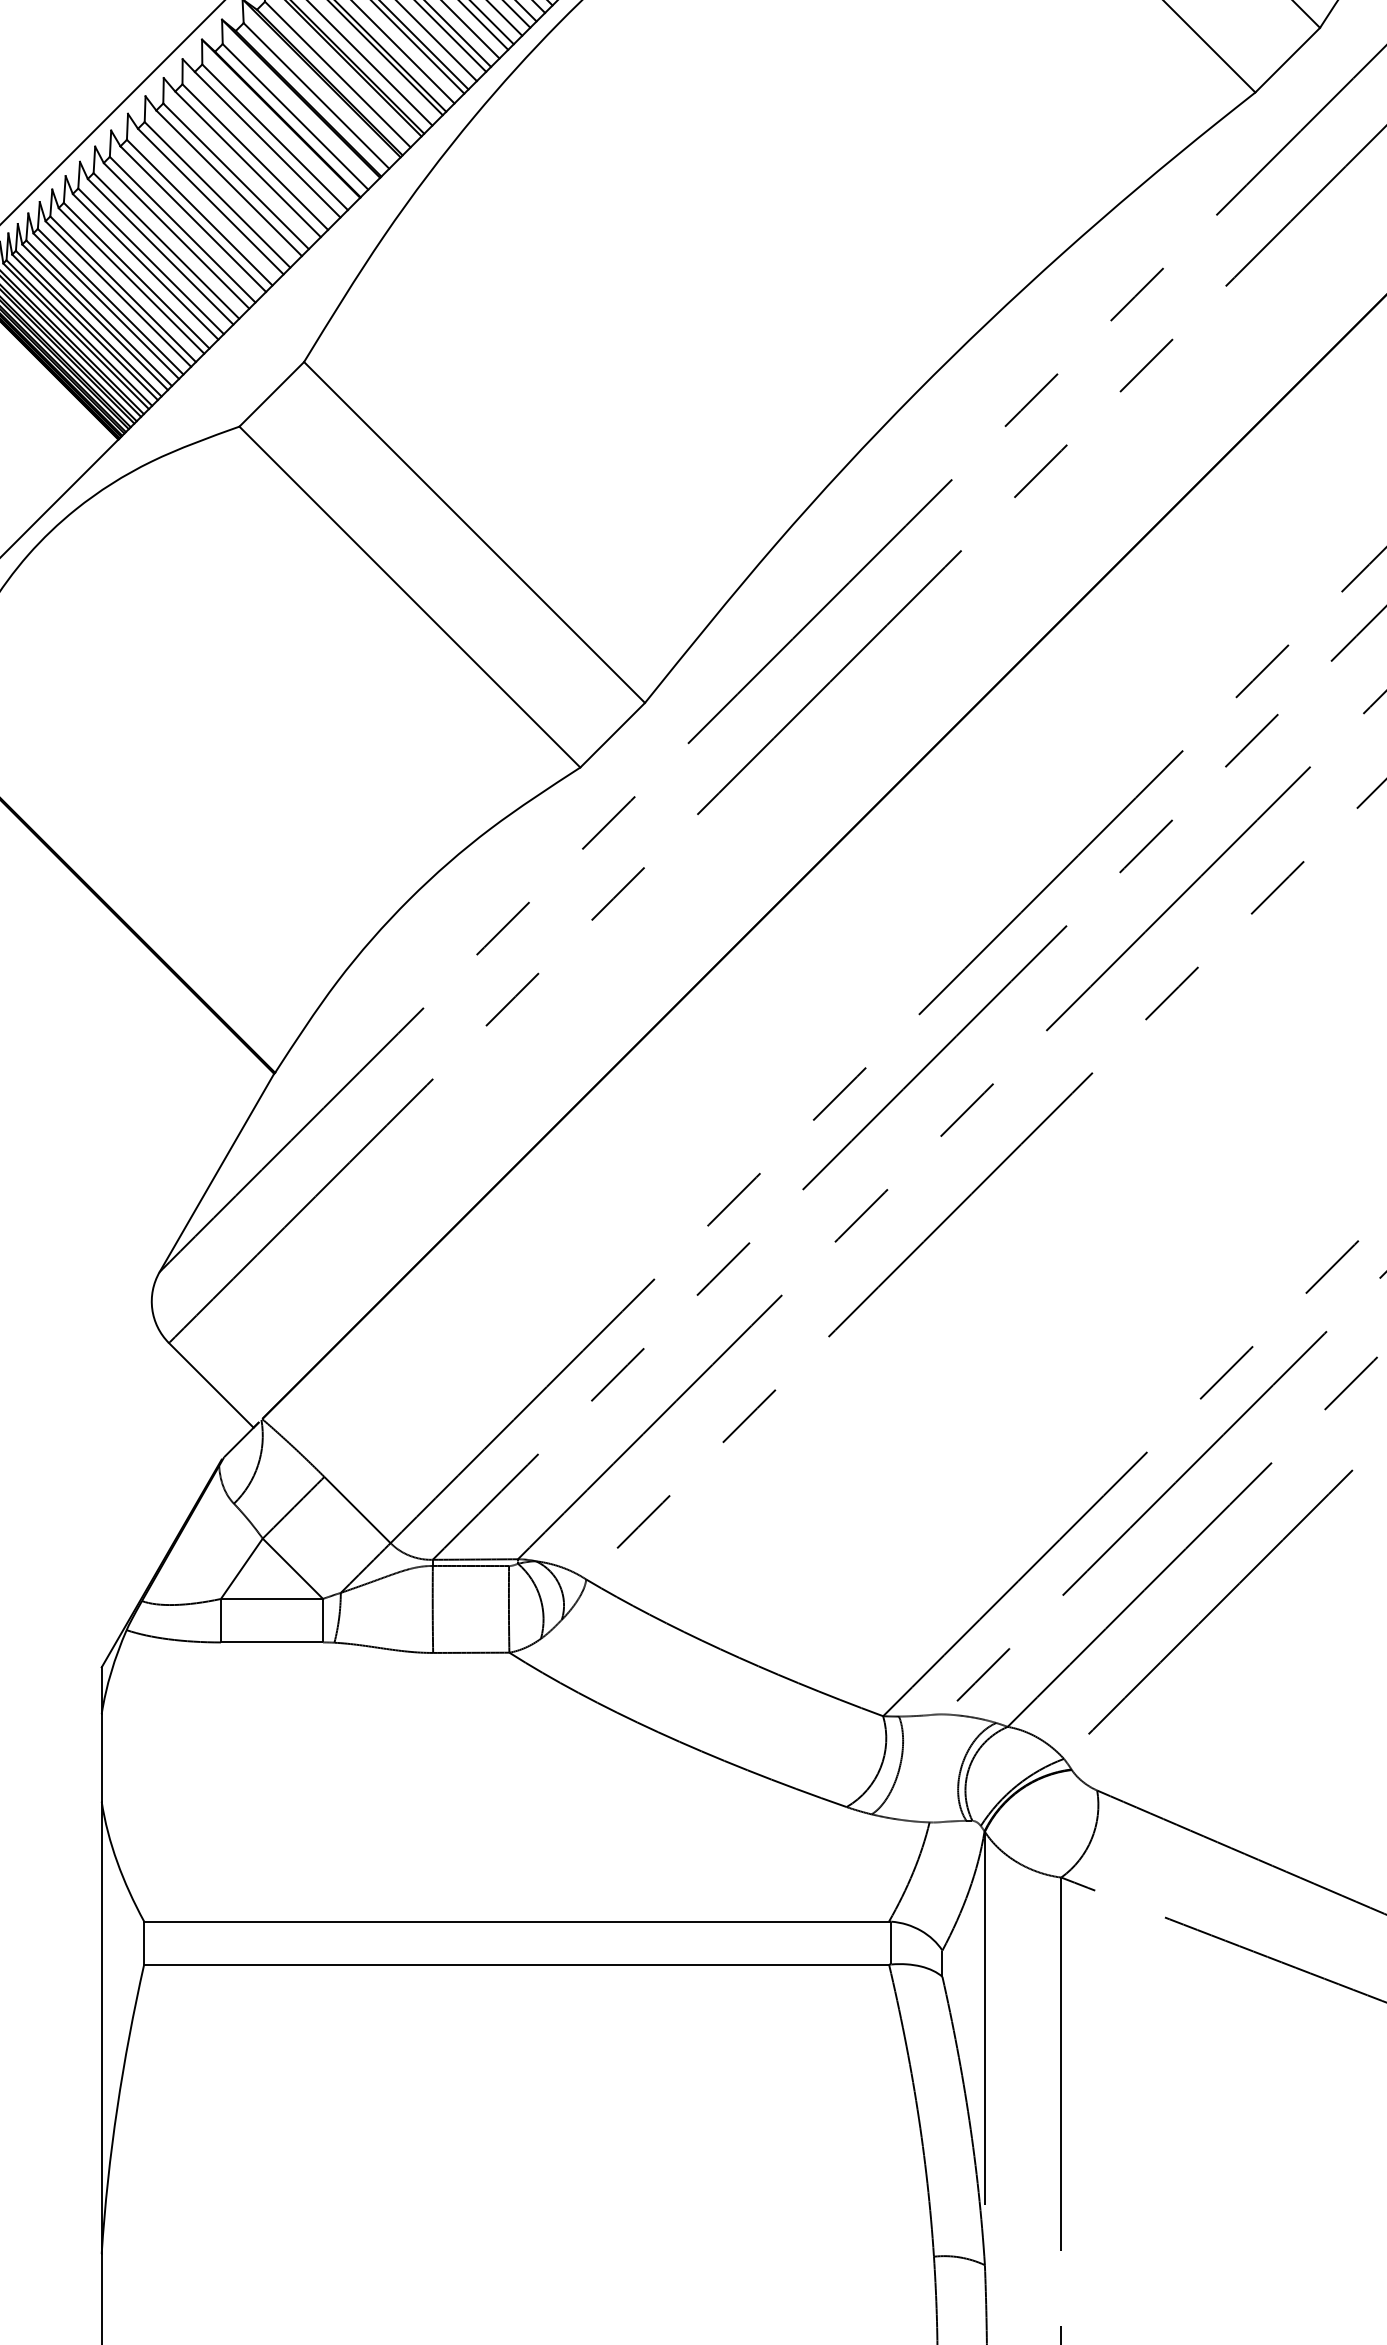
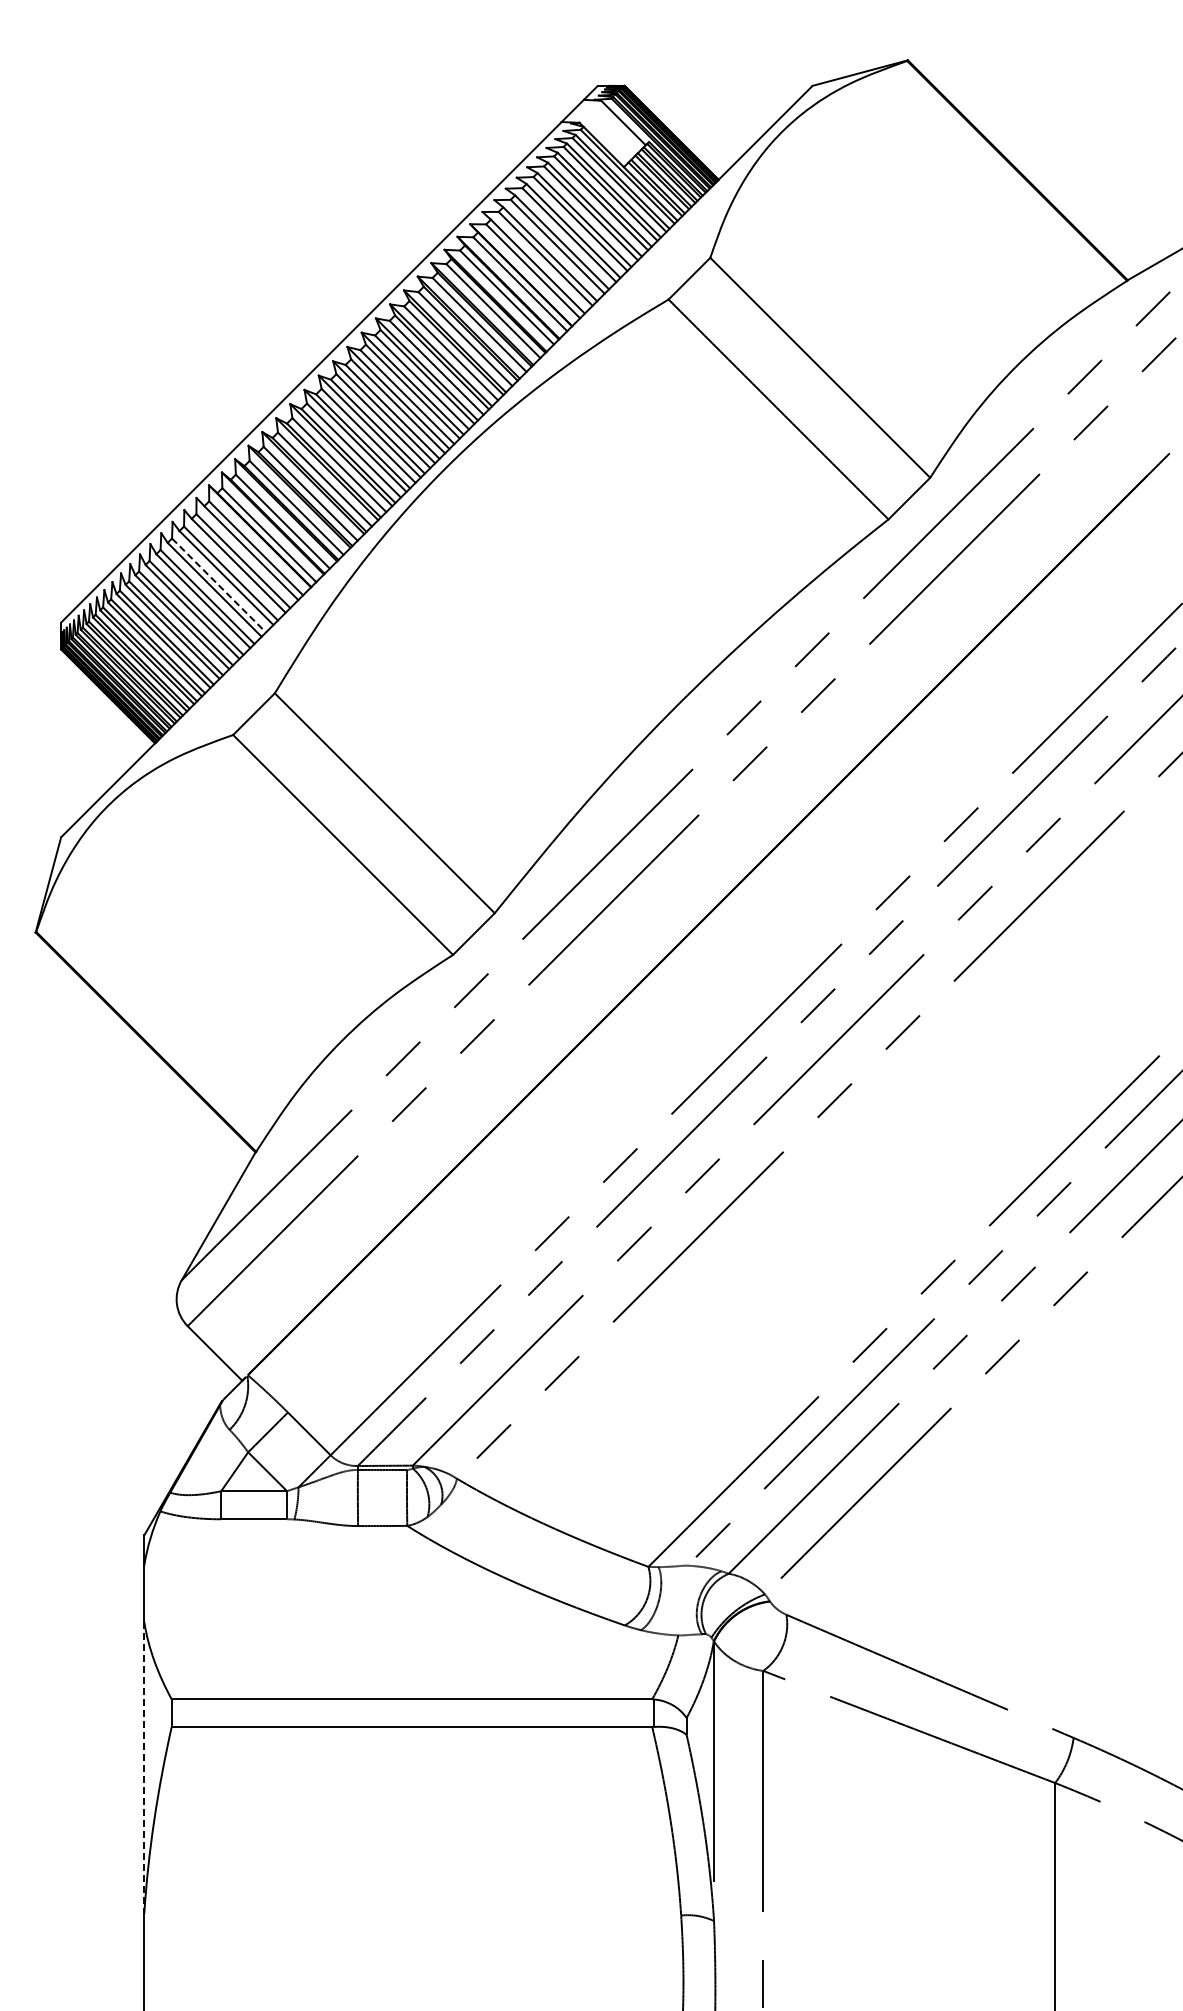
line: (218, 194) -> (219, 585), solid -> dashed
line: (102, 2027) -> (144, 1767), solid -> dashed

